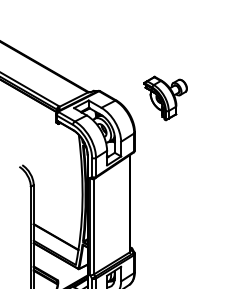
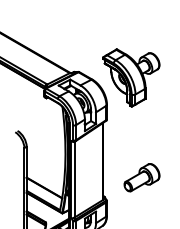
part: (165, 97) -> (131, 77), size x1.67
part: (178, 223) -> (141, 177), added

